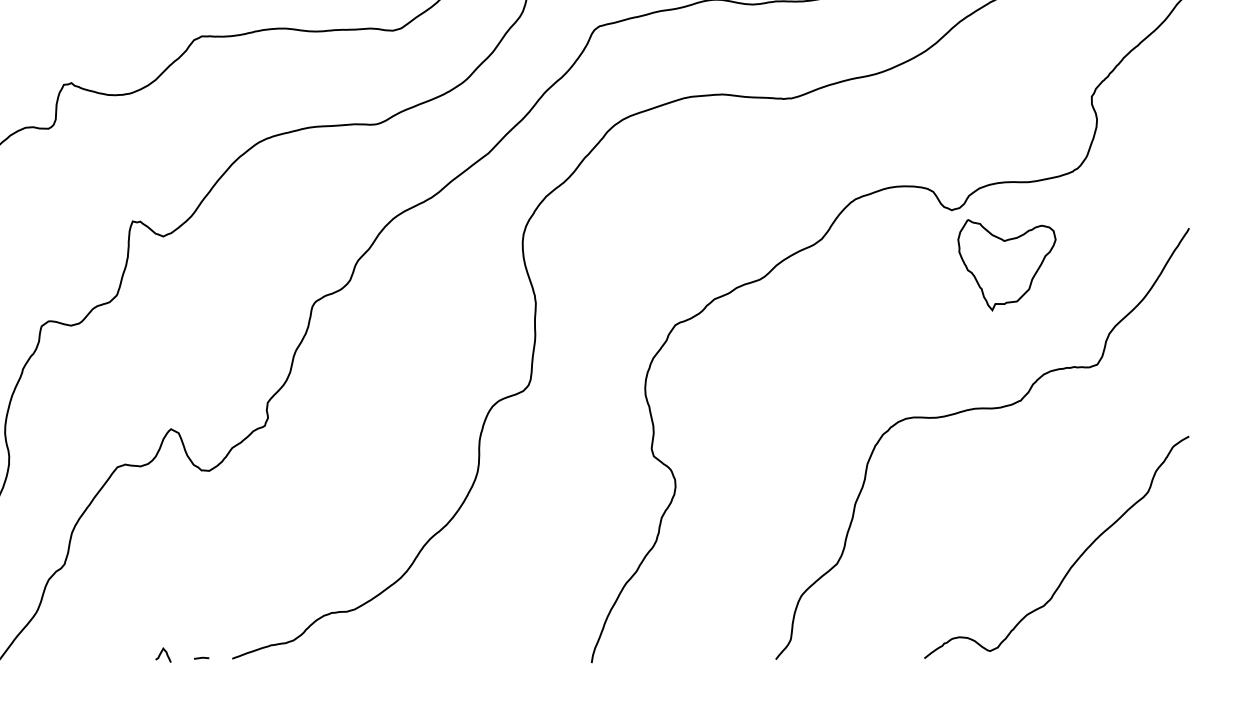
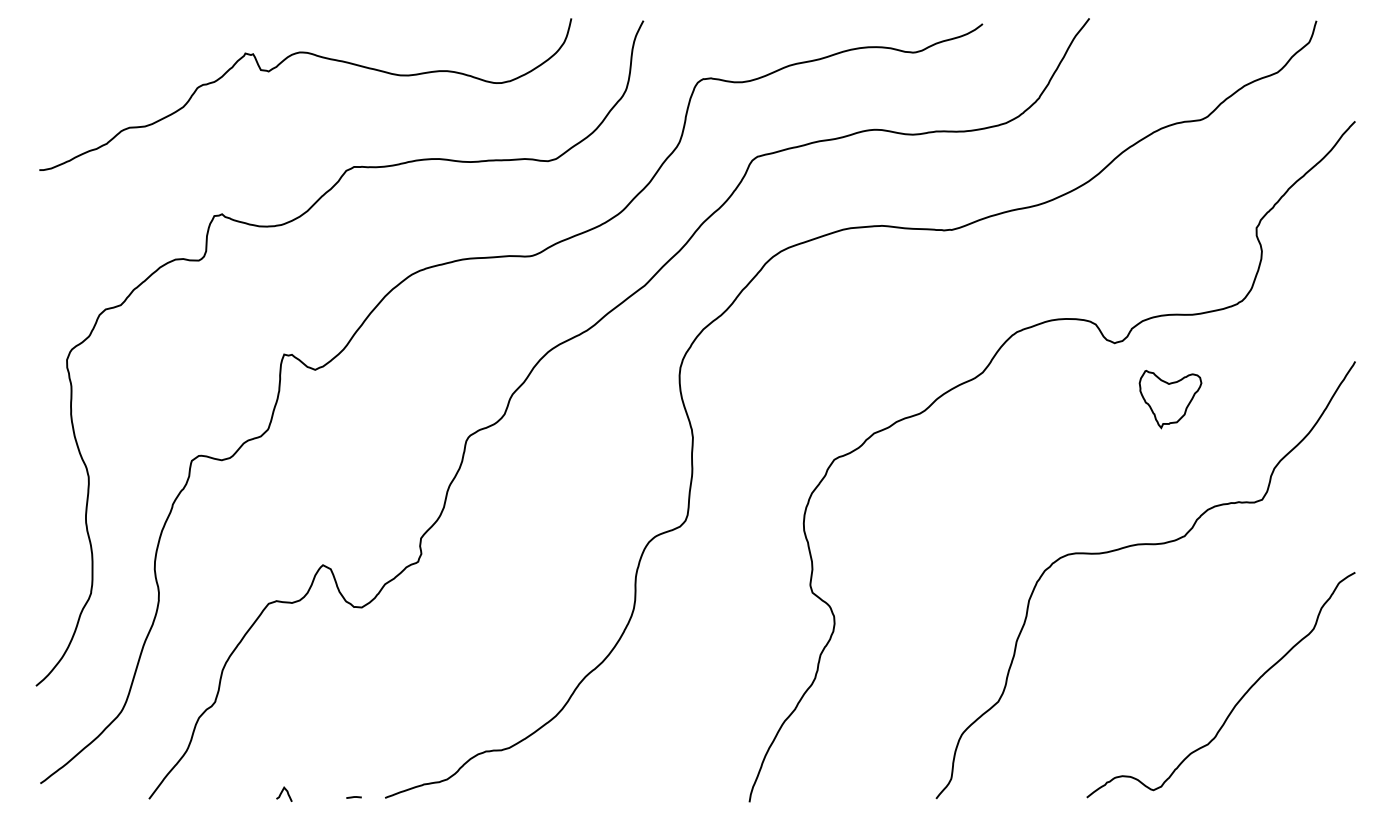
part: (1006, 265) -> (1170, 399), size x0.62
curve: (161, 654) -> (282, 793), moved

